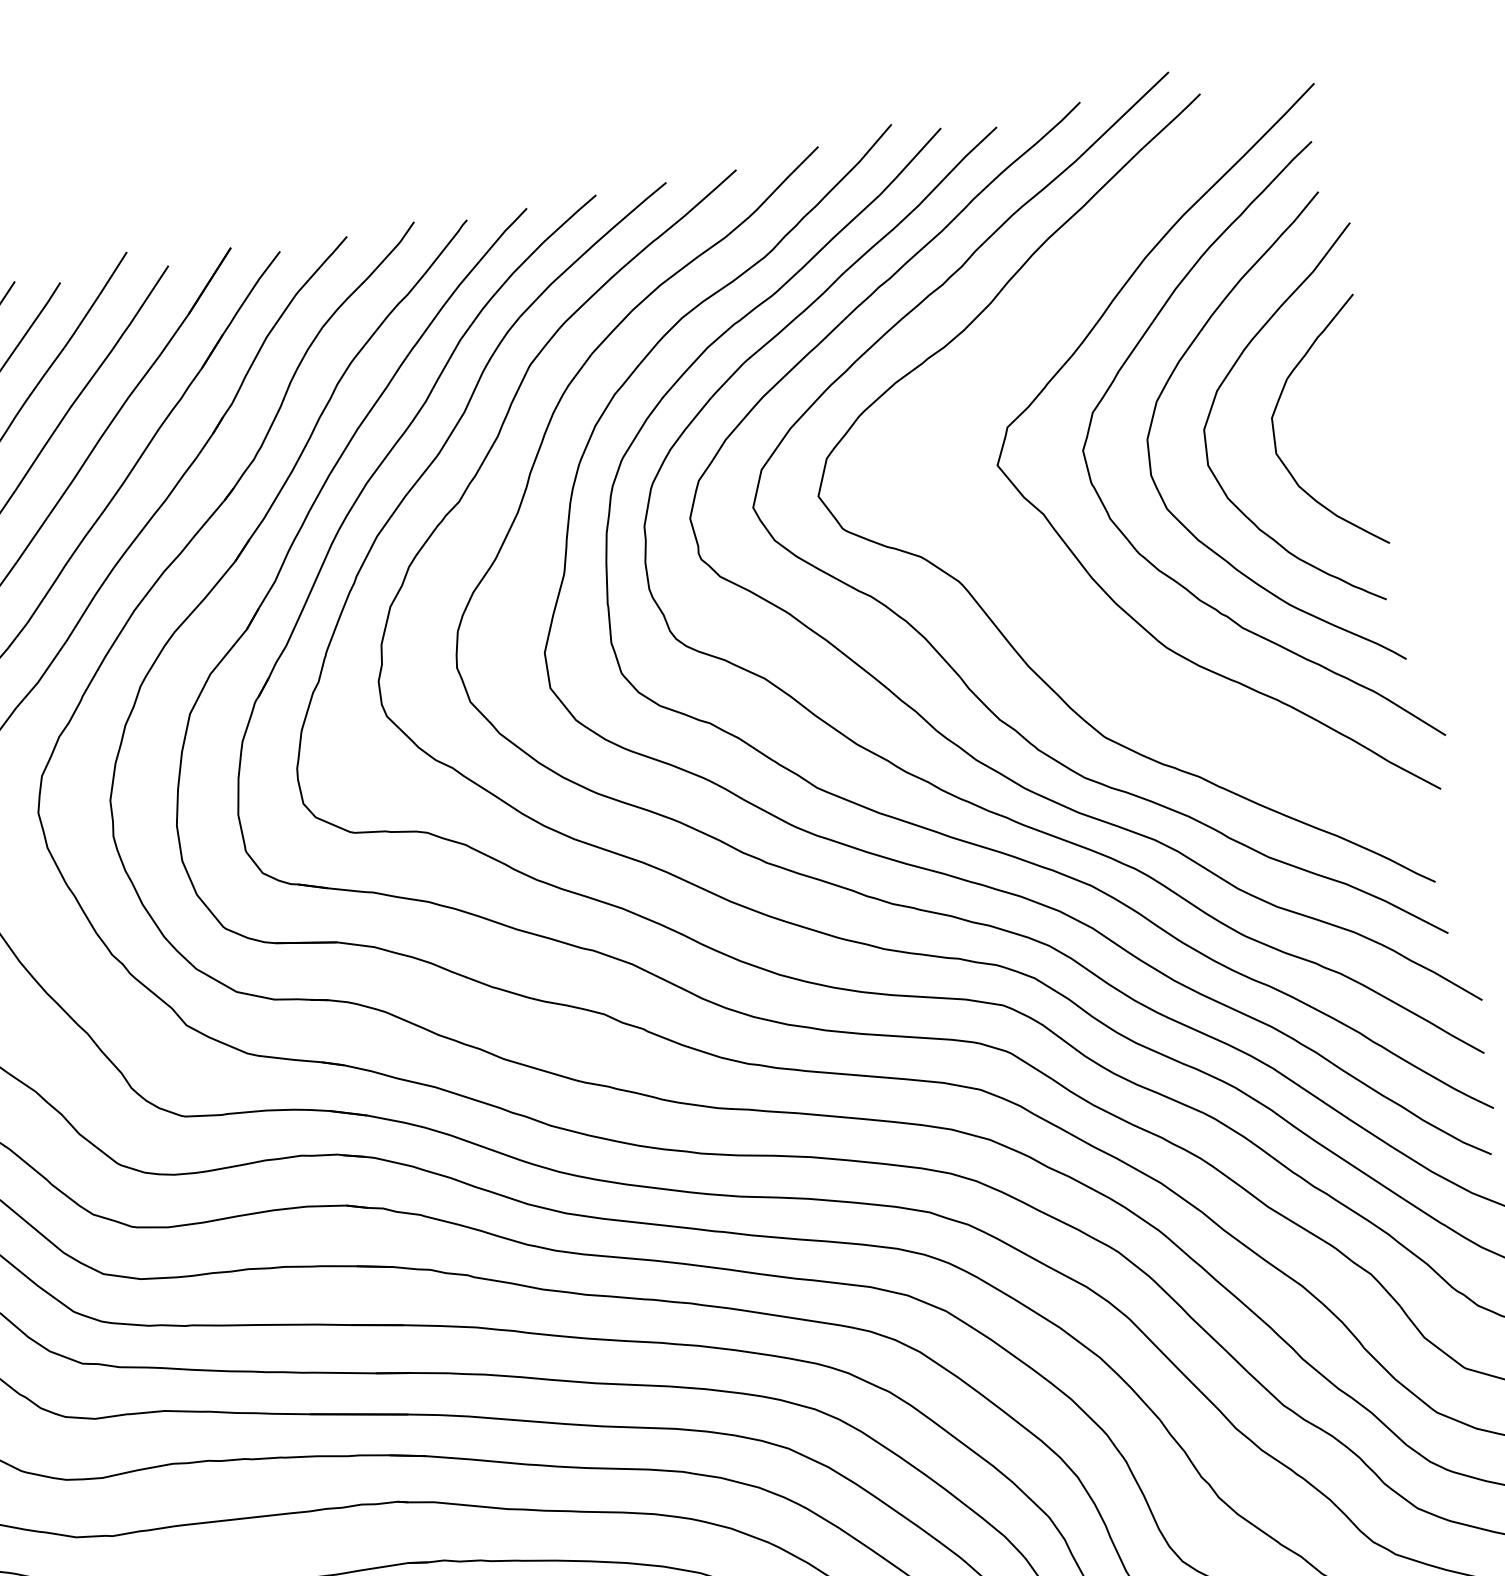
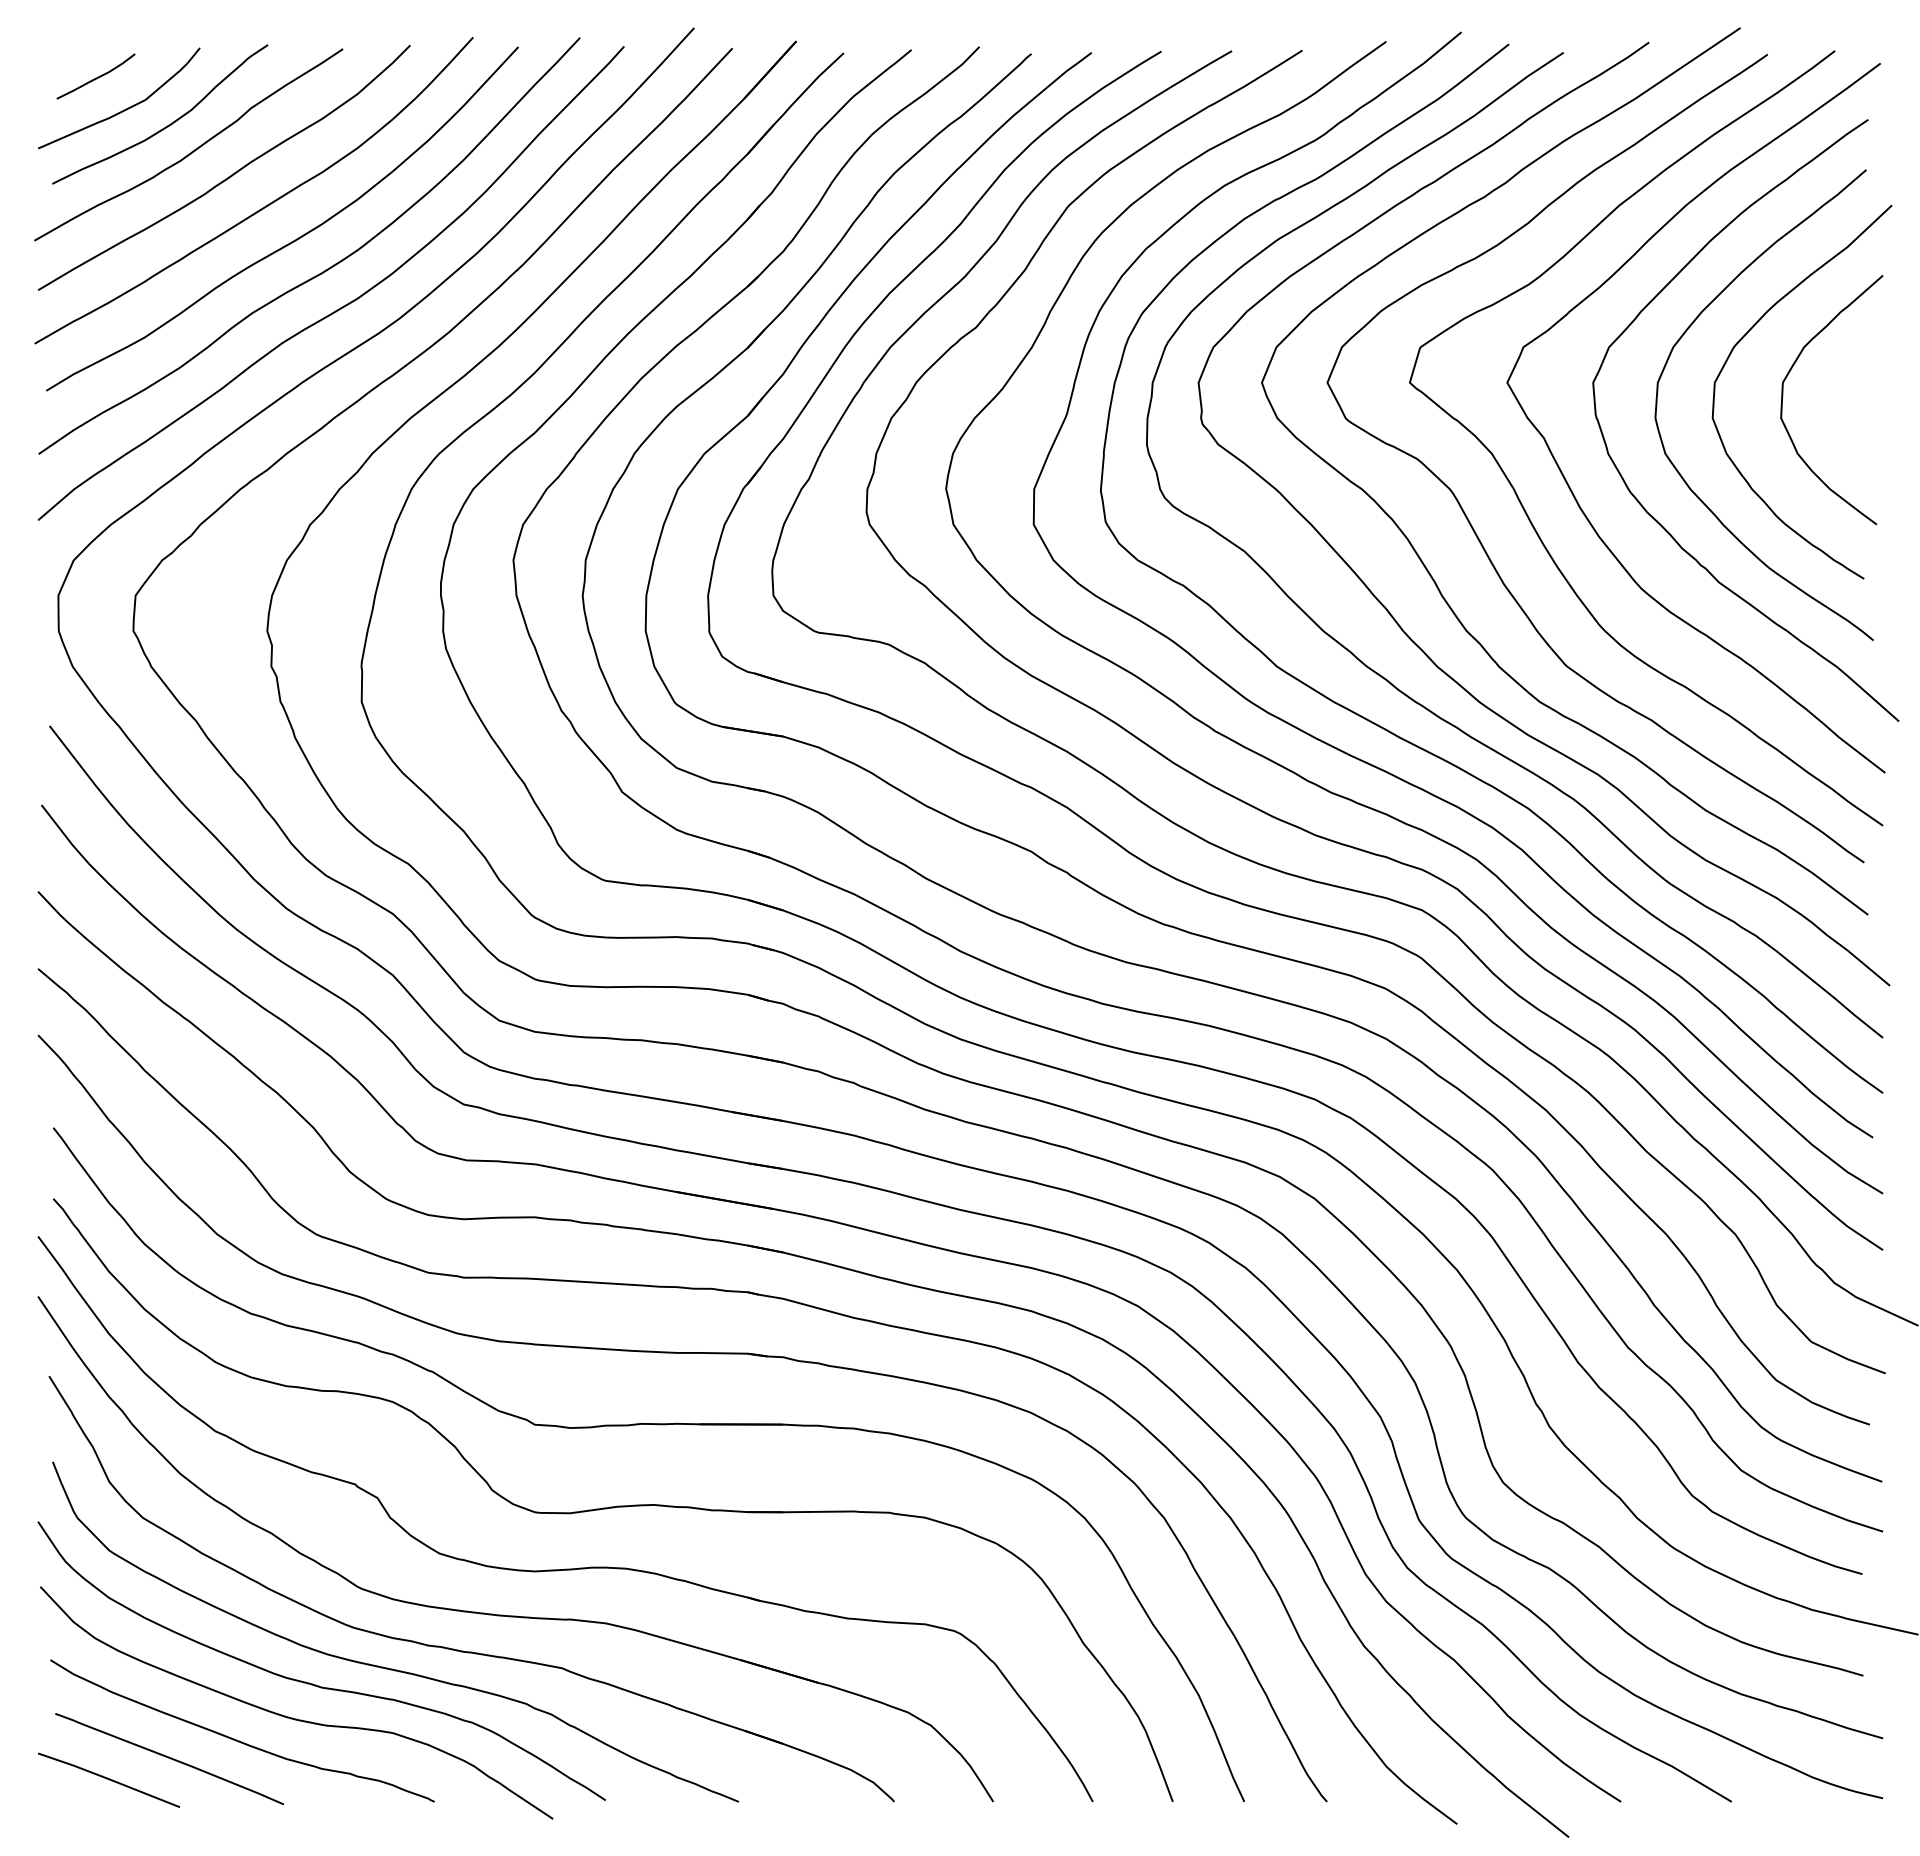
curve: (1034, 584) -> (1523, 505), added

